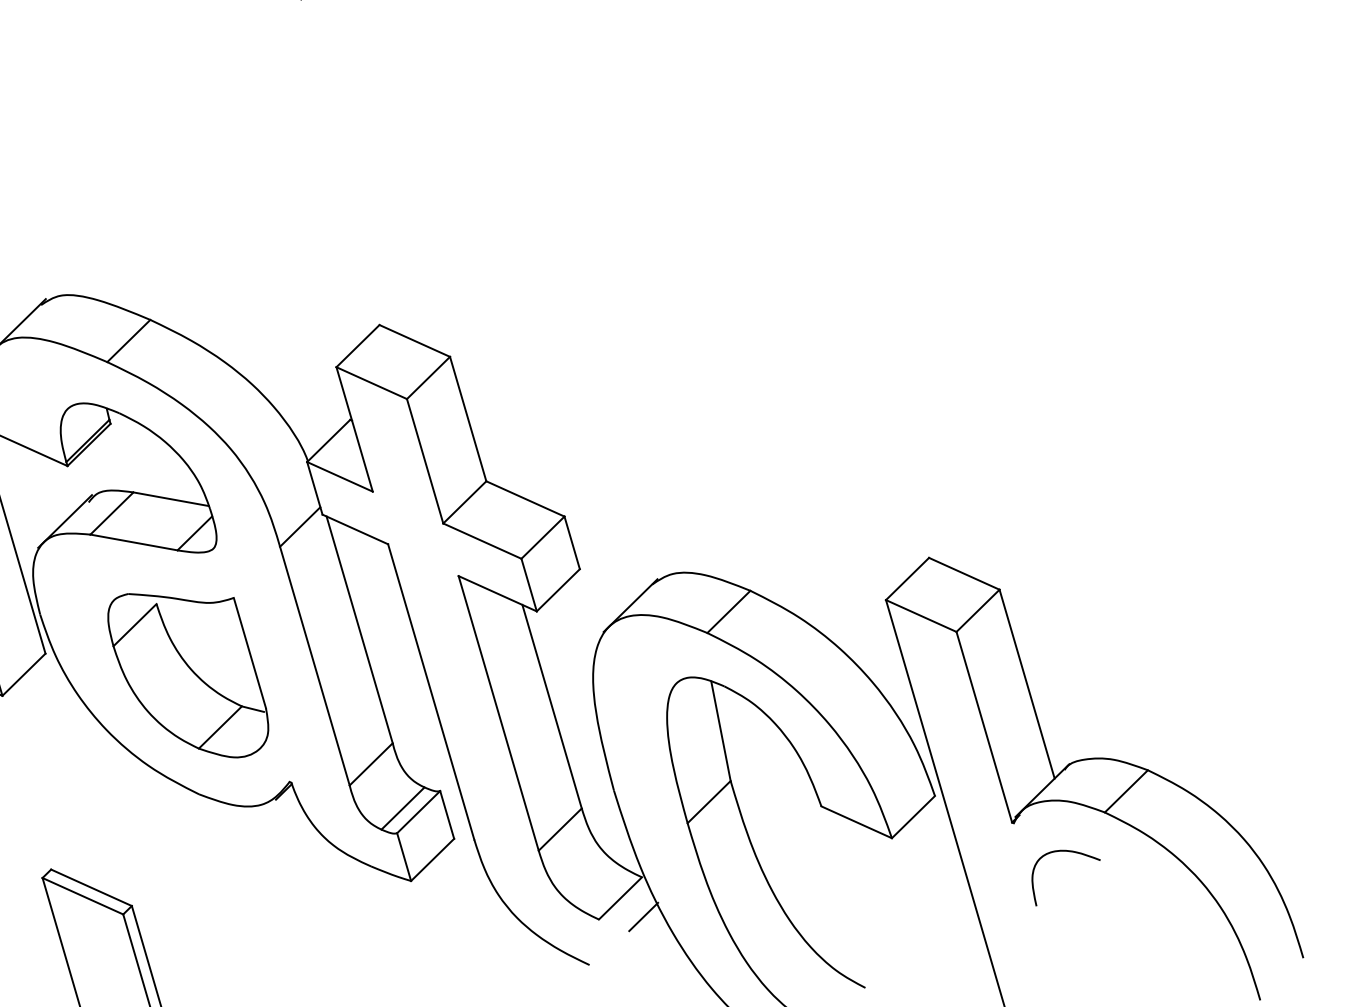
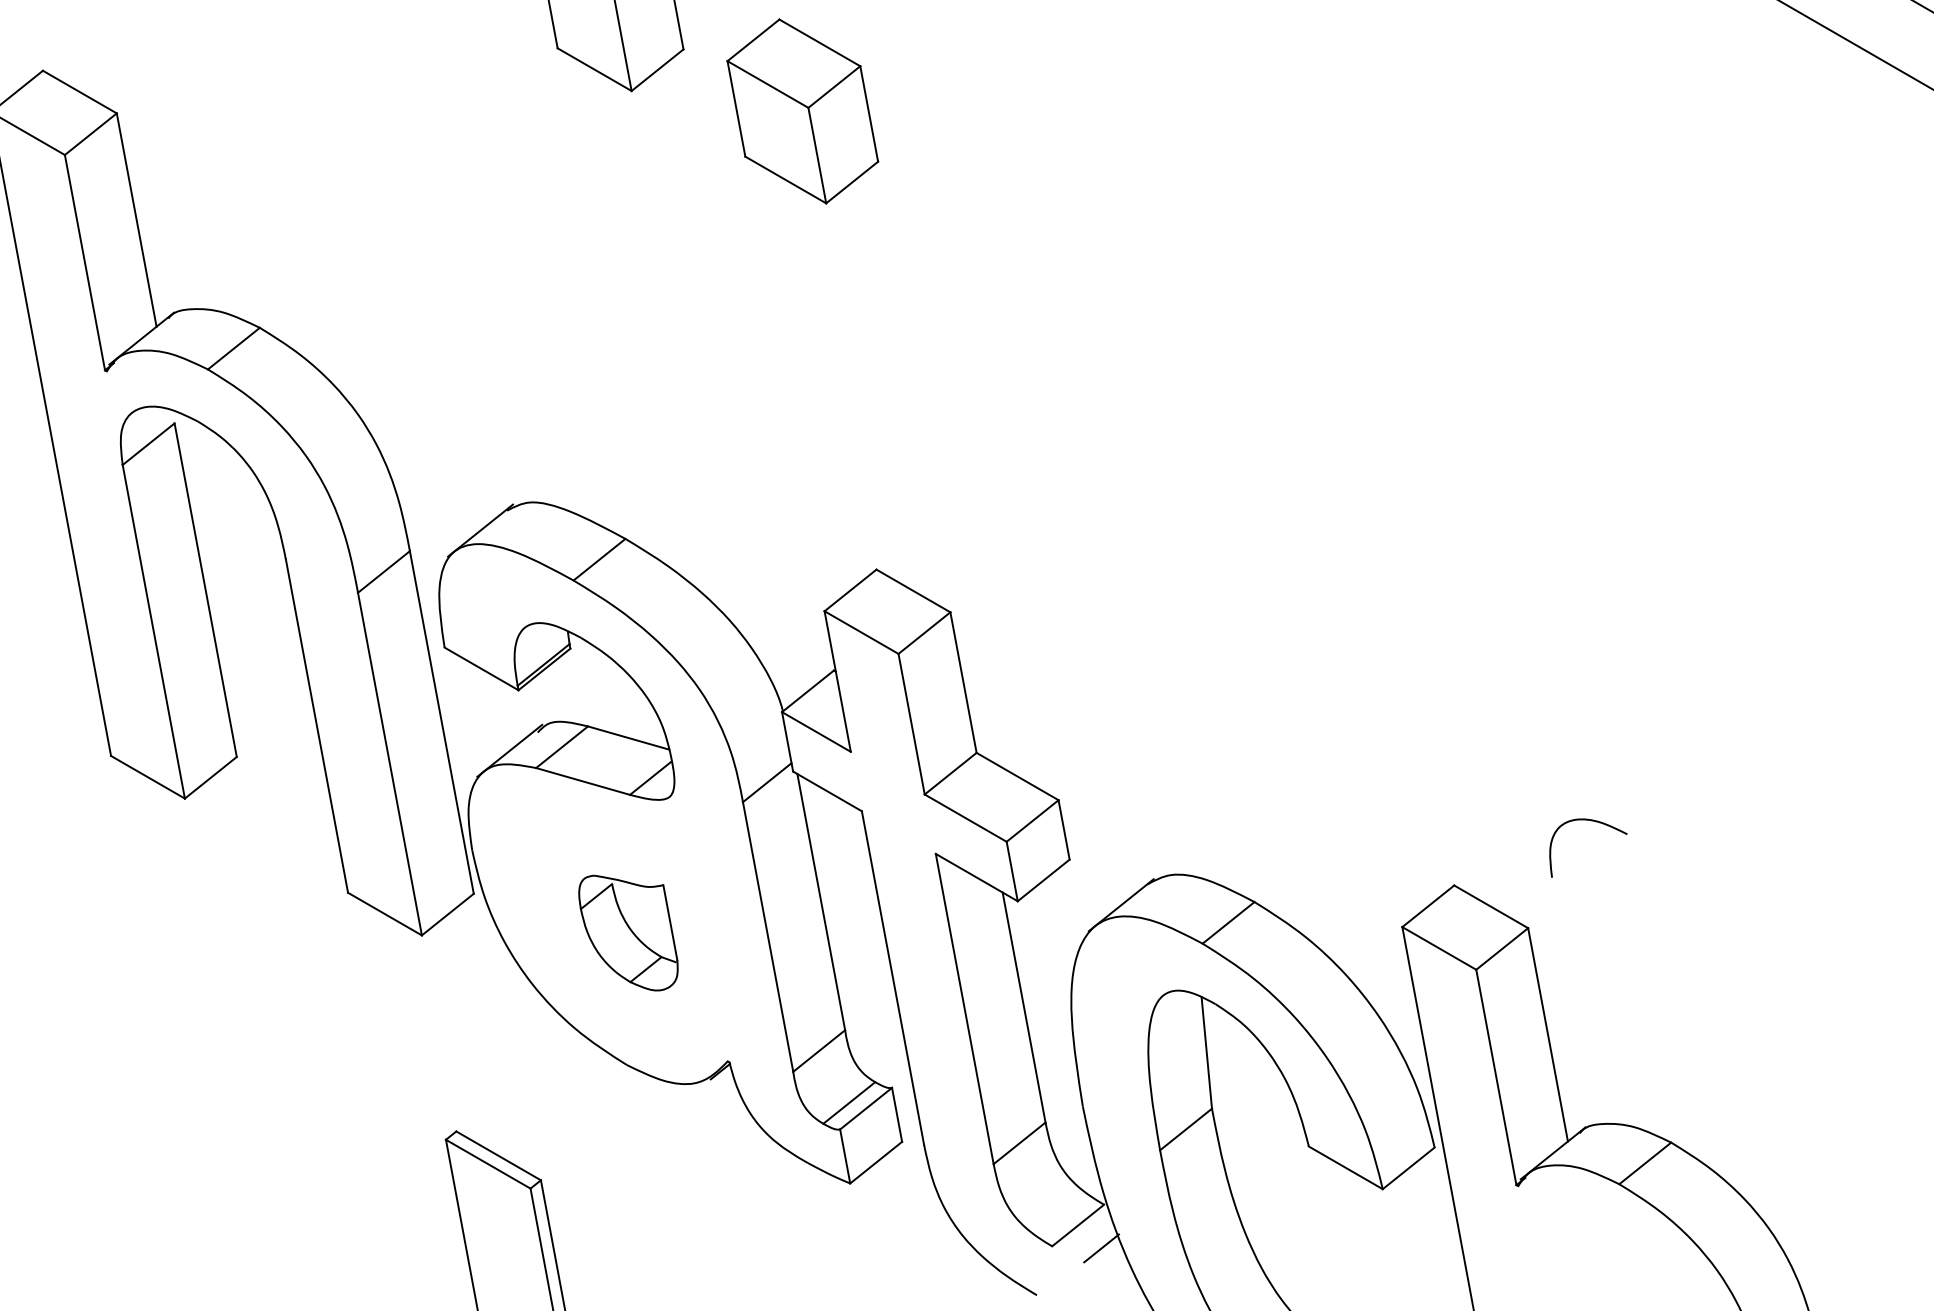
part: (188, 674) -> (628, 932), size x0.6
curve: (1067, 852) -> (1591, 821), moved

